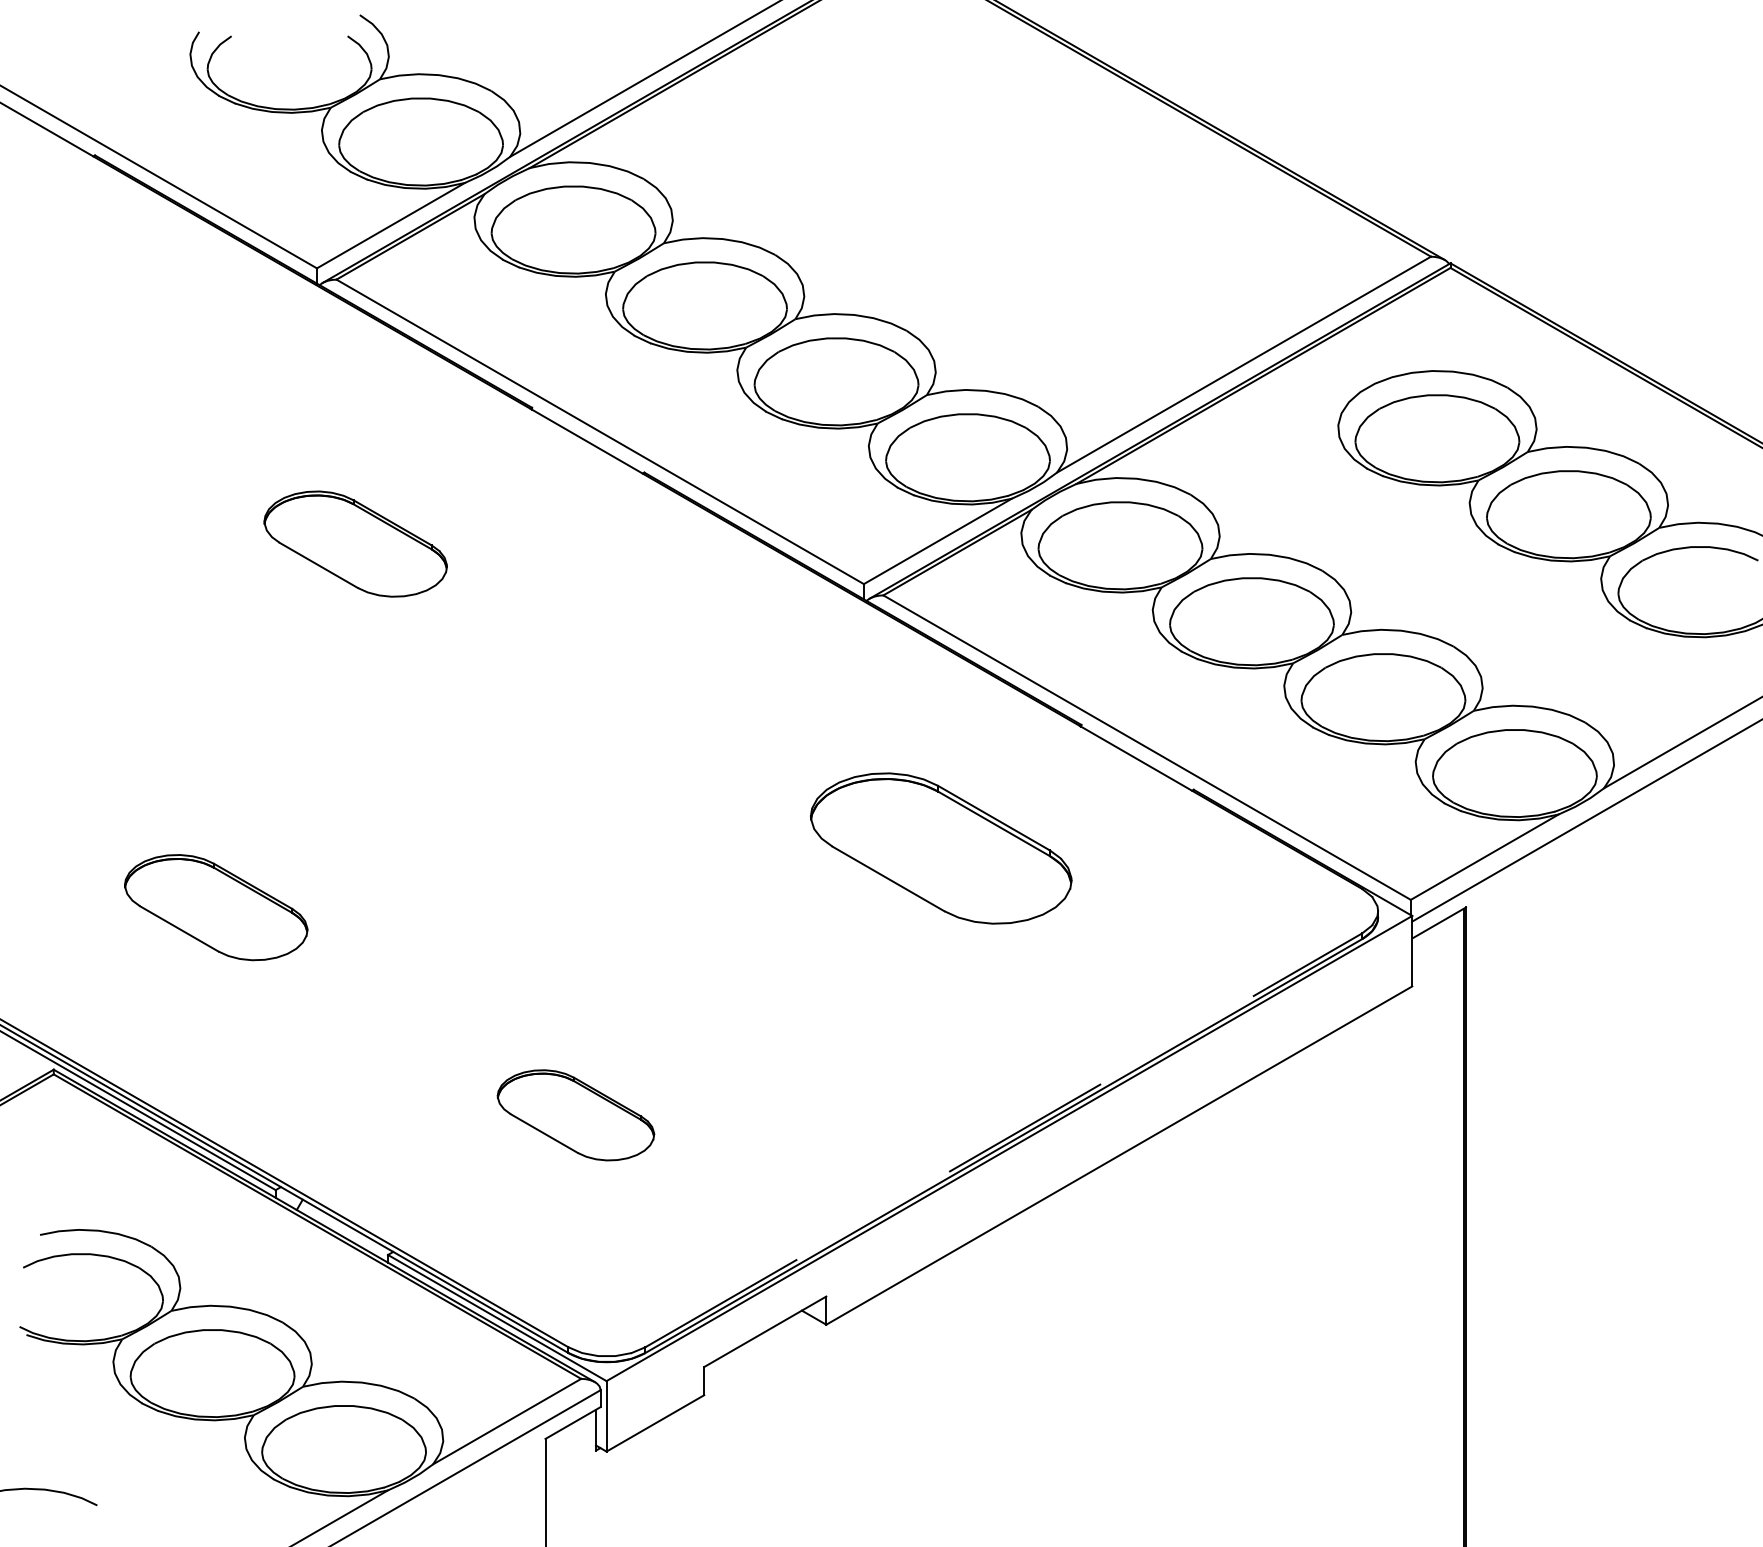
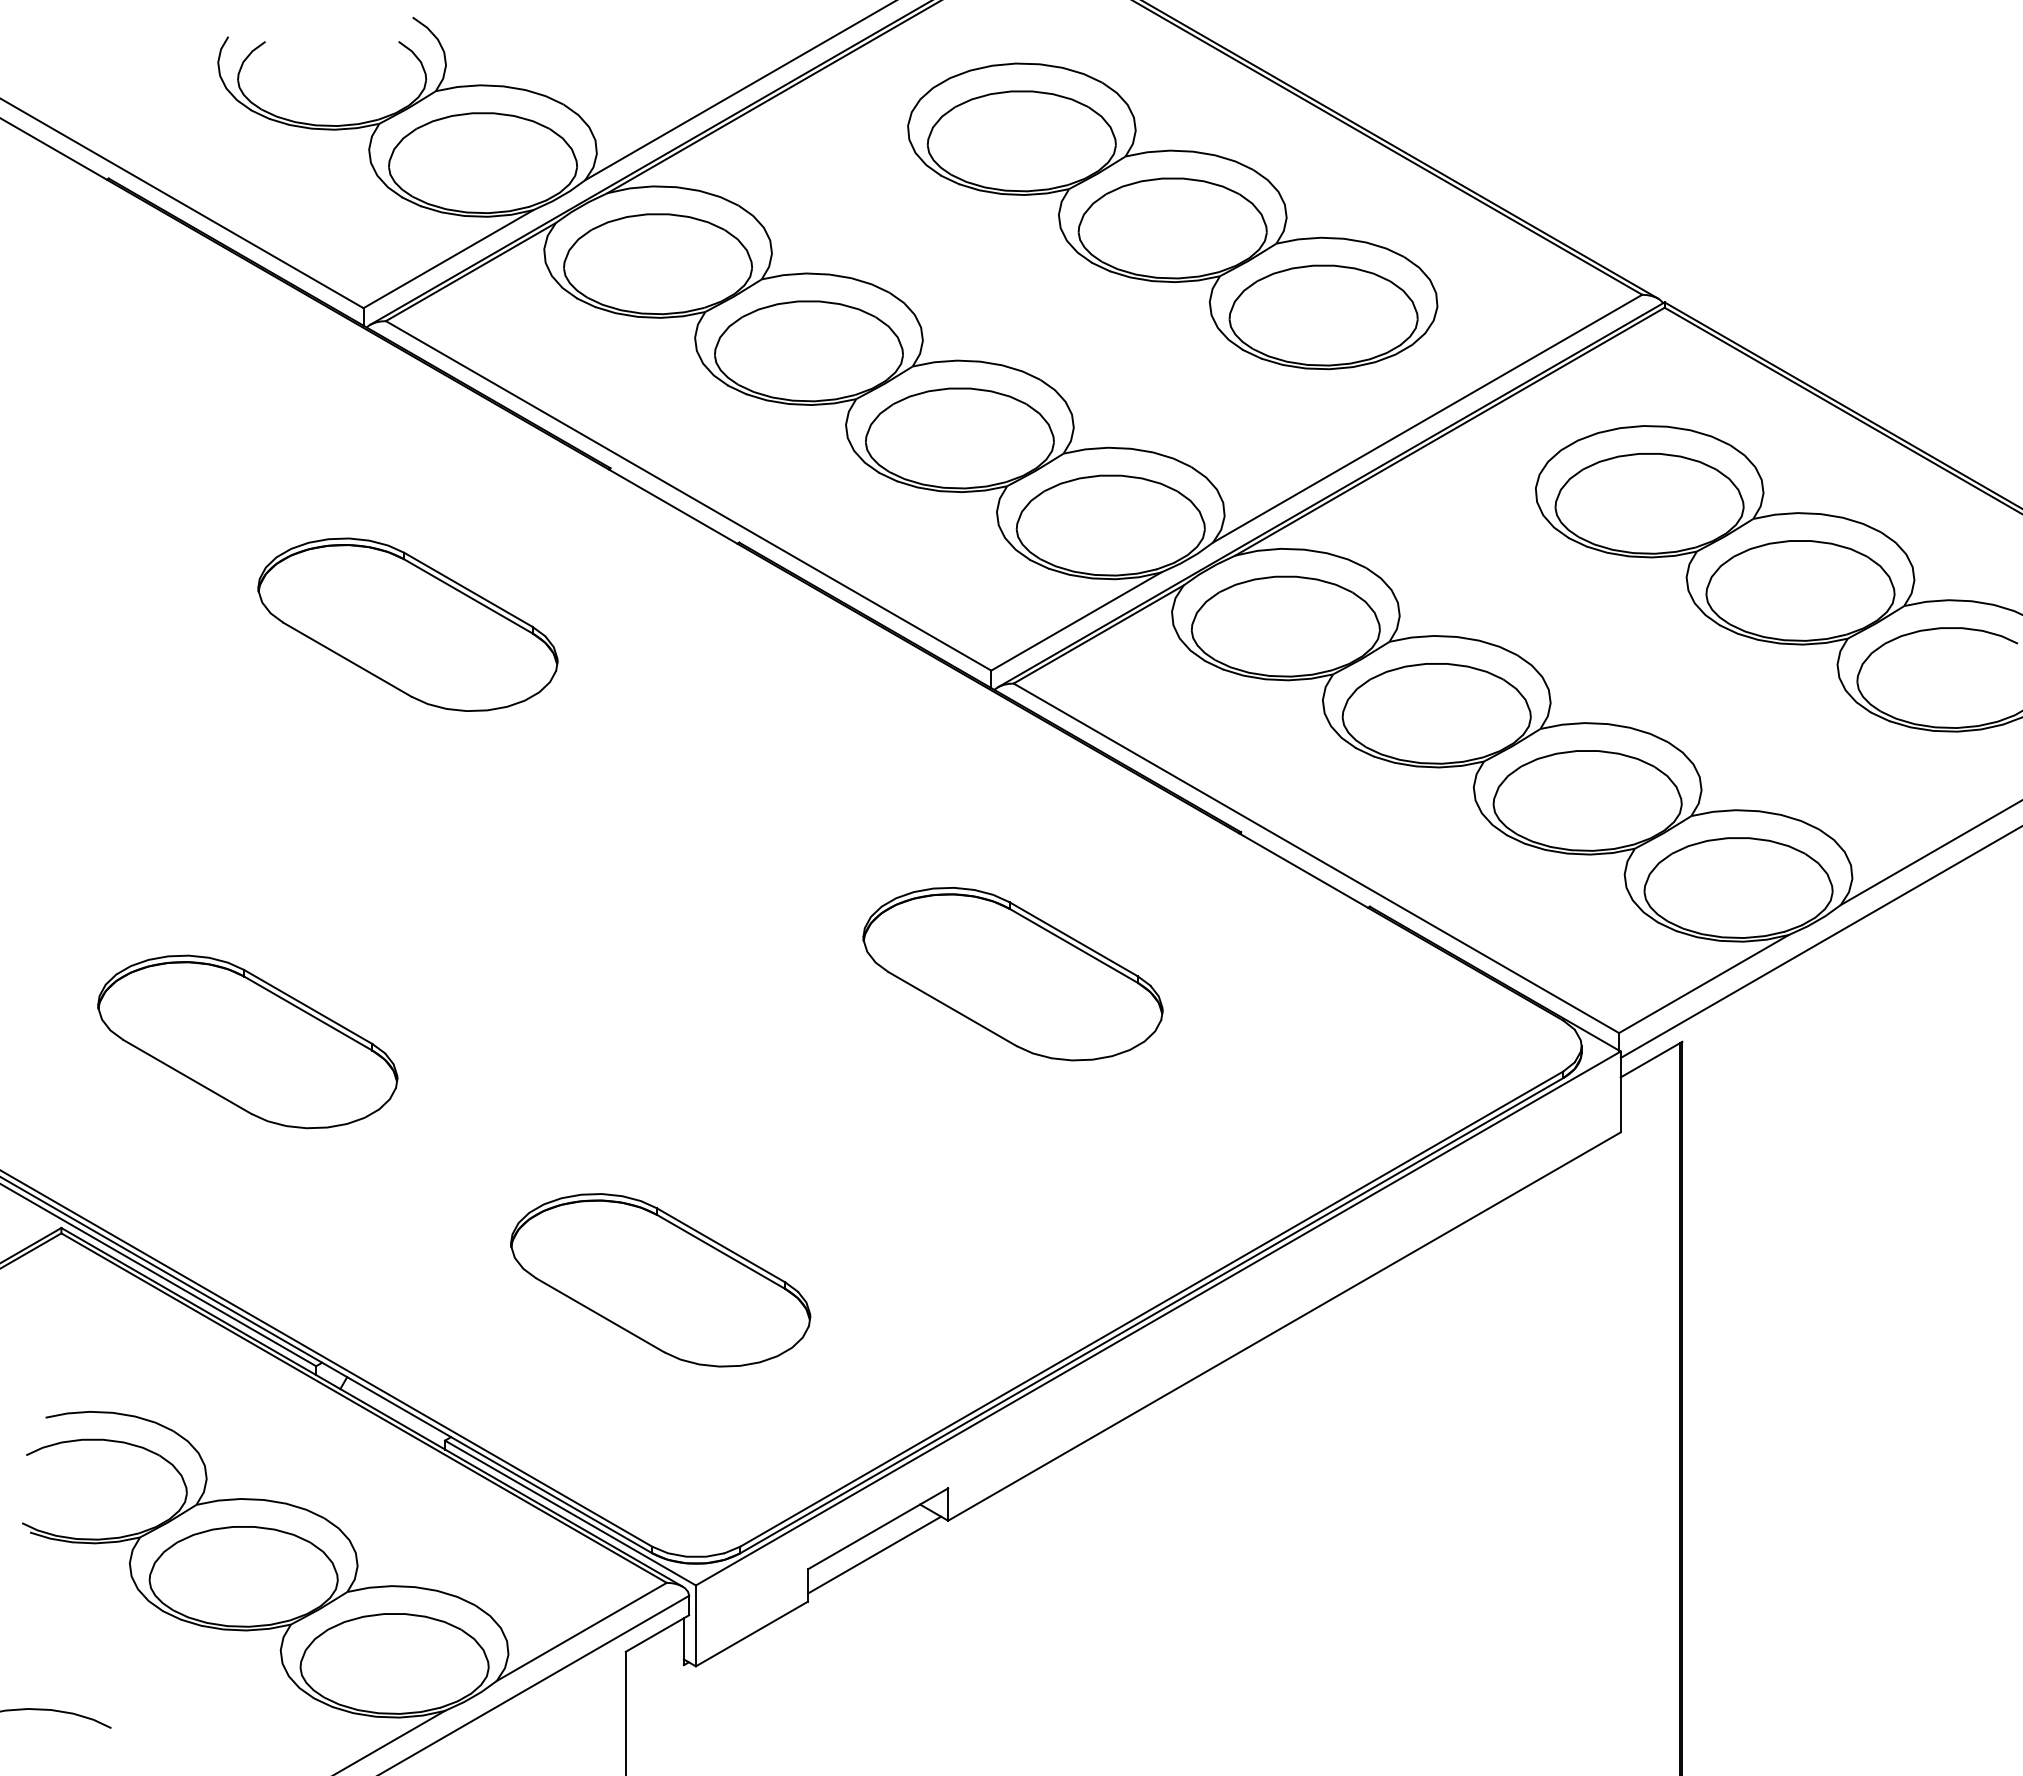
part: (1021, 188) -> (1172, 216), added
part: (355, 543) -> (407, 624), size x1.43
part: (940, 848) -> (1012, 974), moved
part: (215, 907) -> (247, 1041), size x1.43
part: (575, 1115) -> (660, 1280), size x1.67
line: (1004, 1139) -> (1152, 1308), dashed -> solid
line: (762, 1354) -> (874, 1554), added

